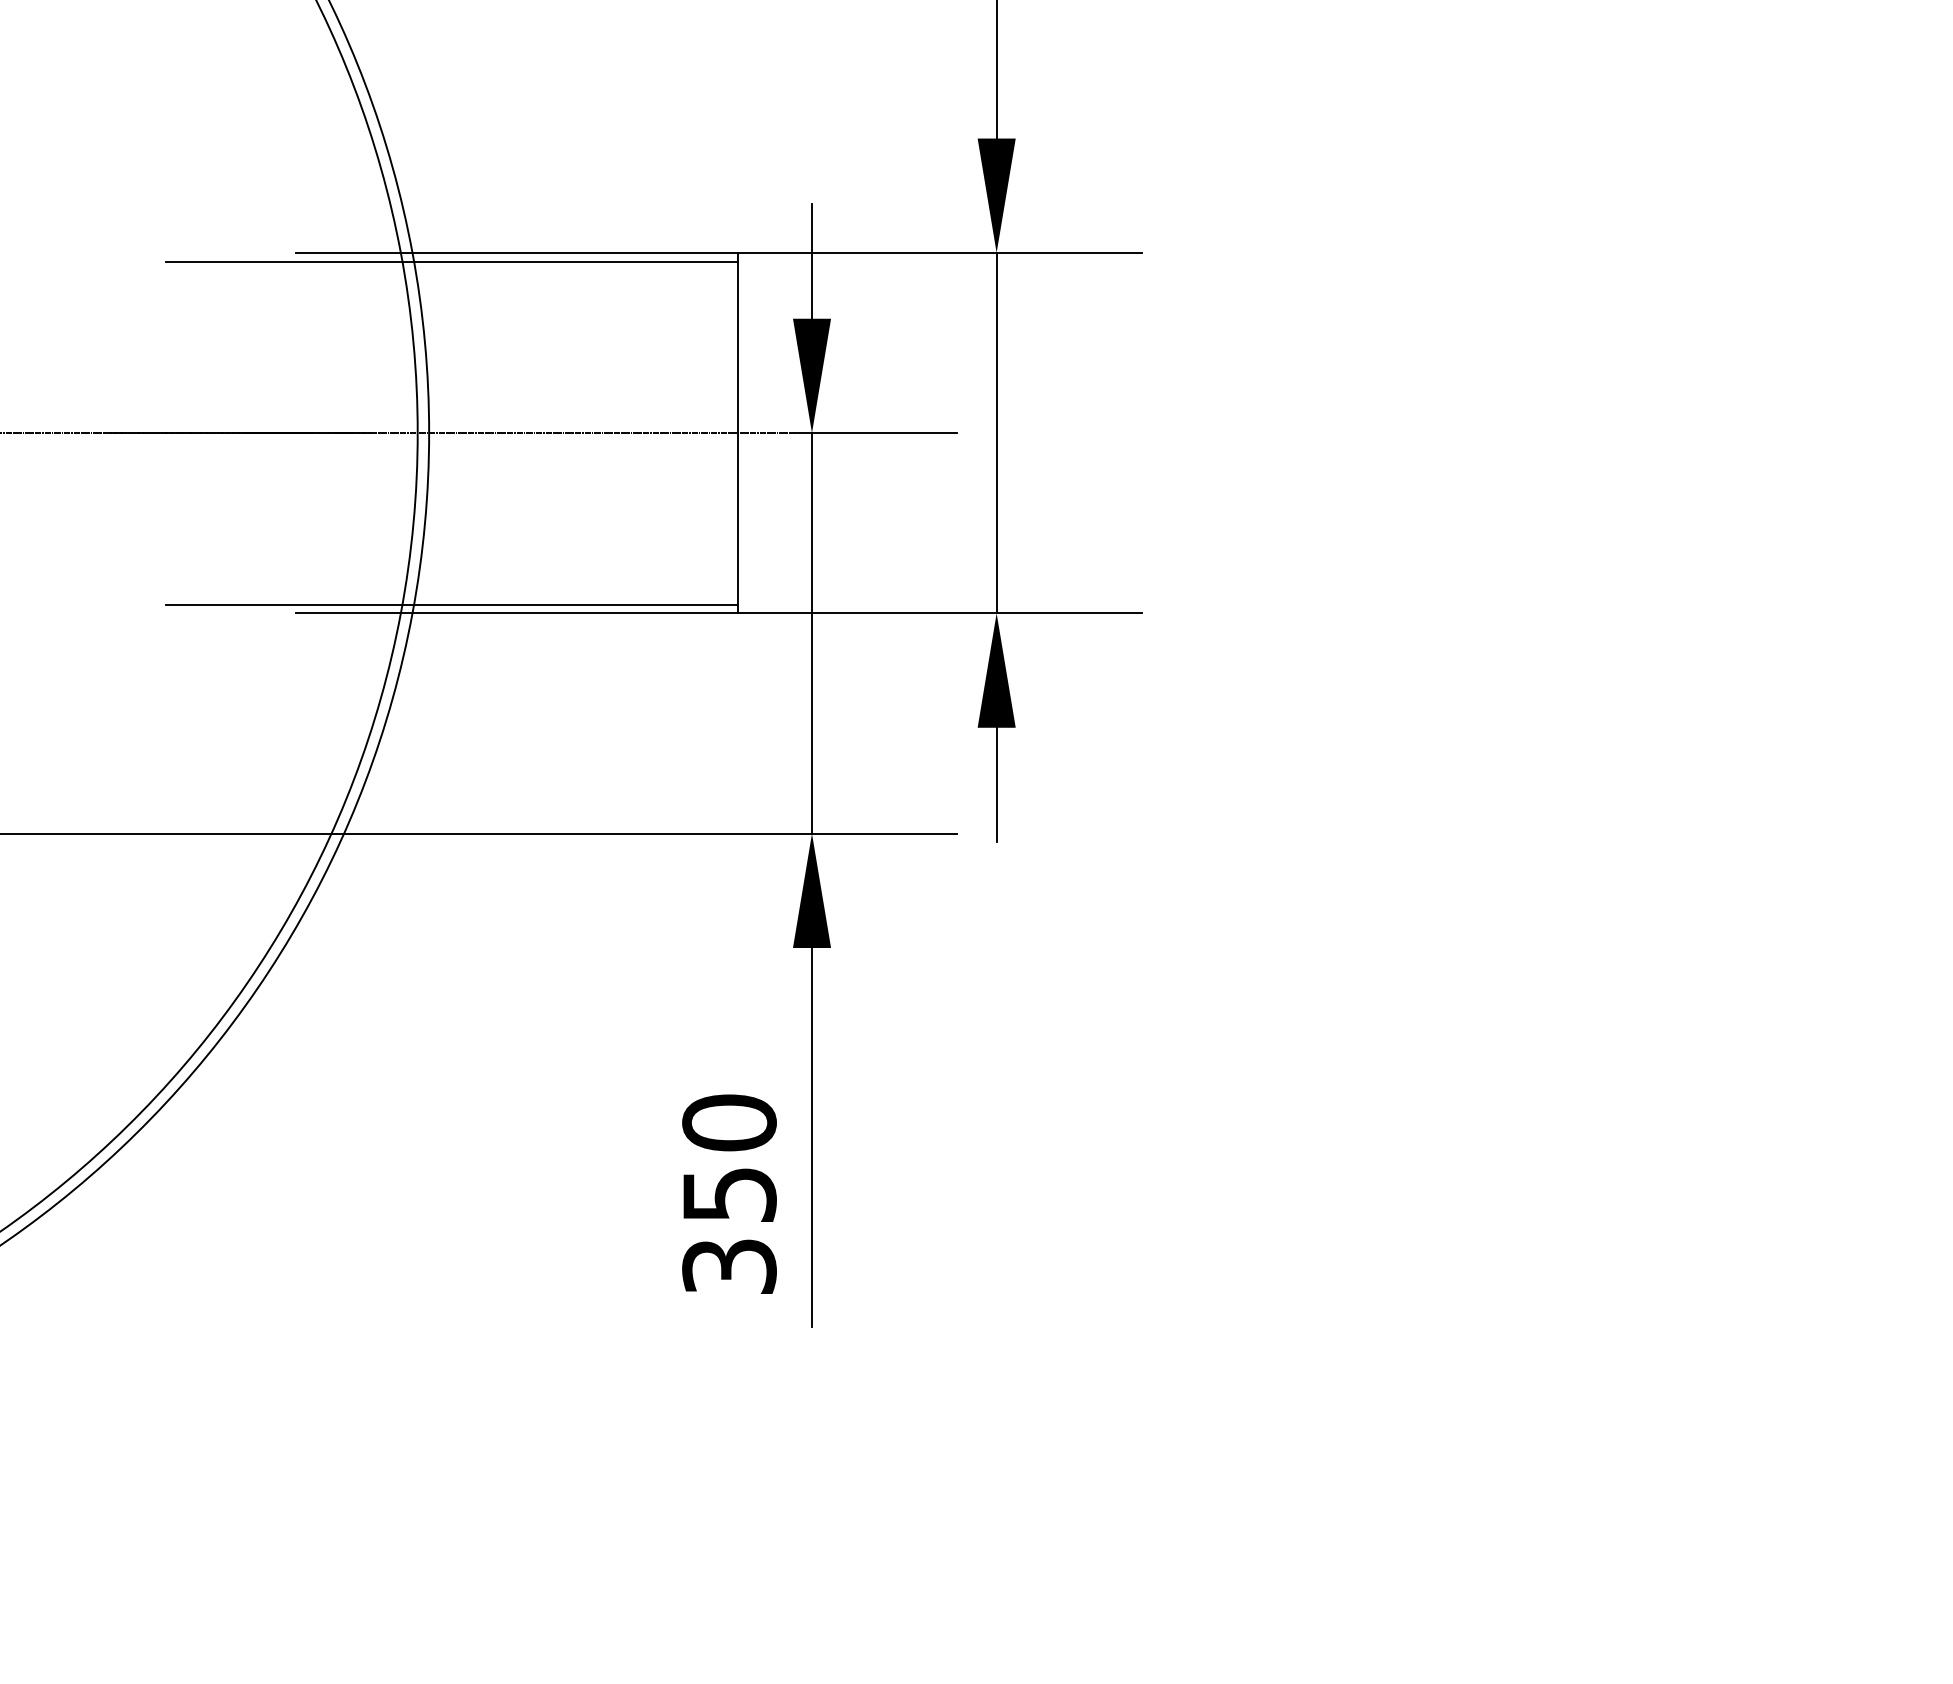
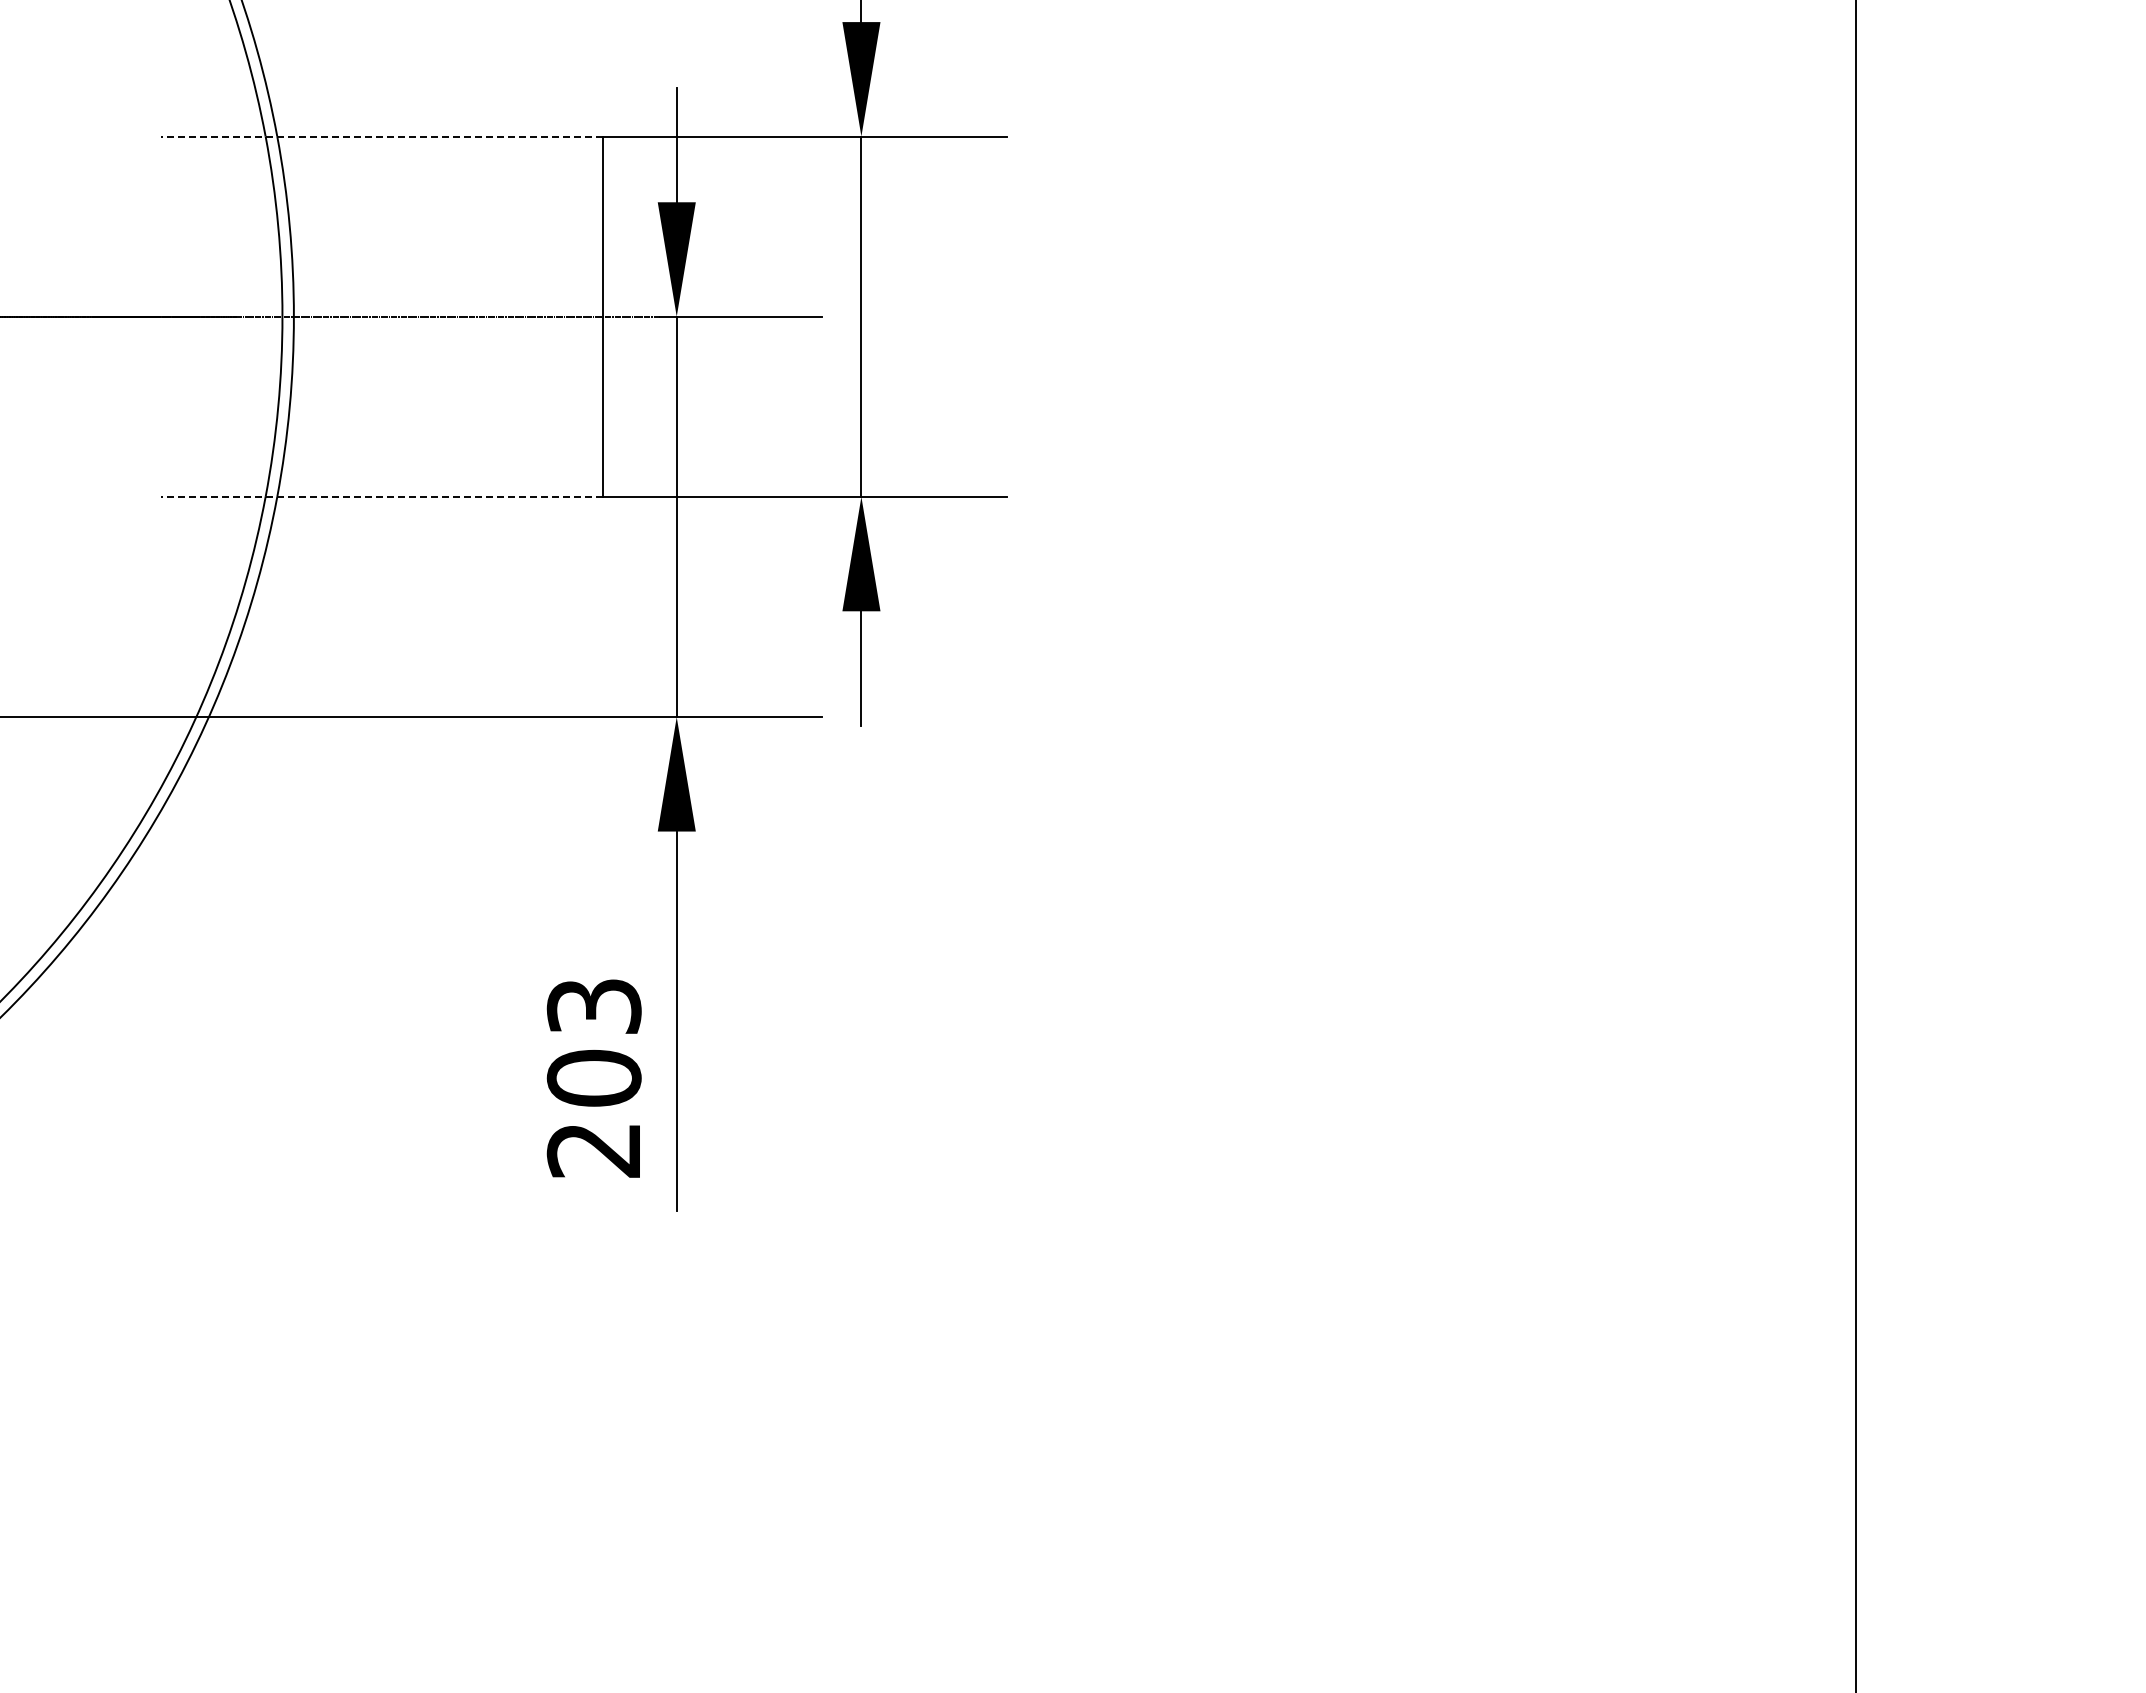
line: (516, 252) -> (381, 136), solid -> dashed
line: (451, 261) -> (316, 145), removed
line: (451, 604) -> (316, 488), removed
line: (516, 612) -> (381, 496), solid -> dashed
text: (728, 1193) -> (593, 1077), 350 -> 203

